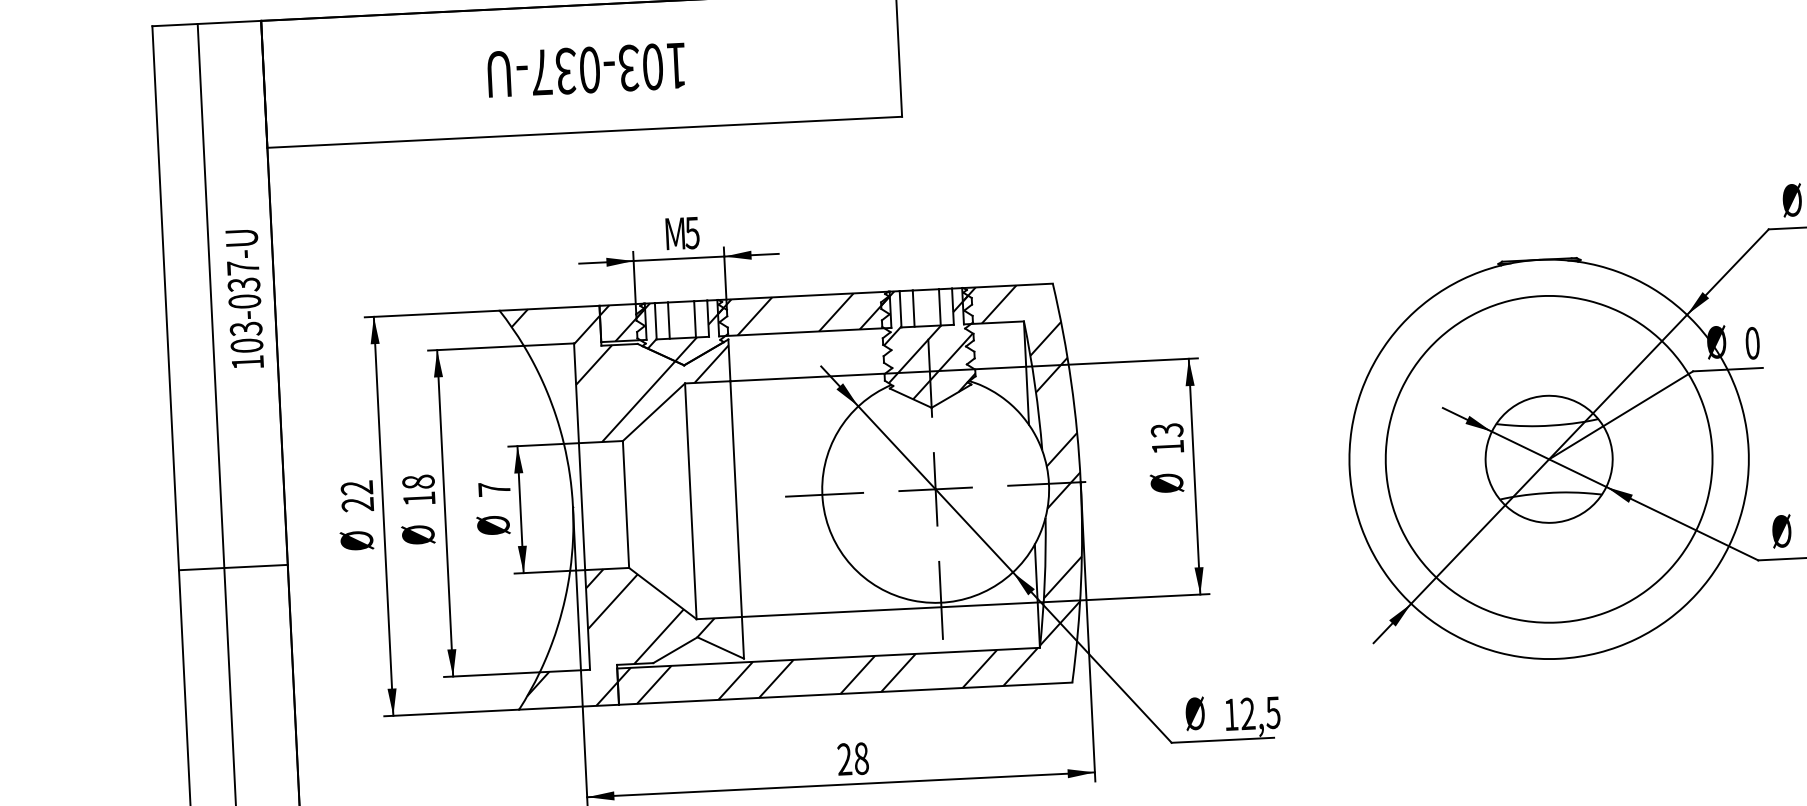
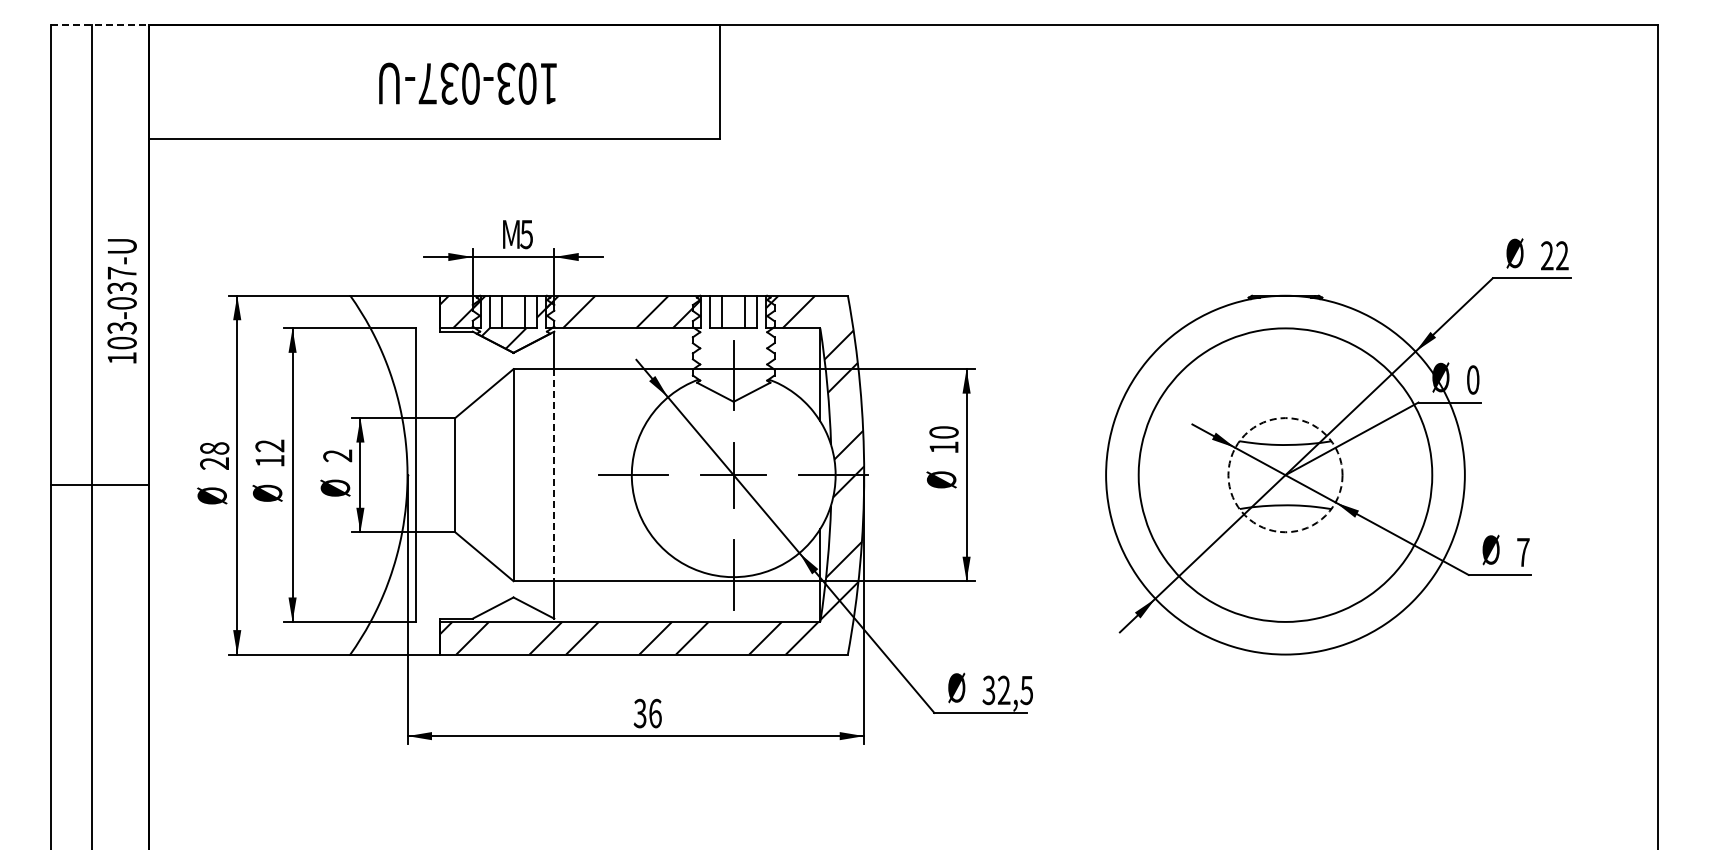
line: (207, 23) -> (100, 25), solid -> dashed
text: (586, 69) -> (467, 83), moved
text: (244, 299) -> (121, 301), moved
hatch: (928, 344) -> (733, 344), removed
hatch: (622, 372) -> (457, 356), removed
text: (1166, 430) -> (943, 432), 13 -> 10
circle: (1549, 459) -> (1285, 475), solid -> dashed
text: (417, 481) -> (269, 445), 18 -> 12
text: (356, 487) -> (214, 448), 22 -> 28
text: (494, 489) -> (337, 455), 7 -> 2
line: (736, 499) -> (554, 475), solid -> dashed
line: (233, 567) -> (100, 484), moved
hatch: (619, 636) -> (443, 593), removed
text: (1230, 714) -> (988, 690), 12,5 -> 32,5
text: (852, 759) -> (647, 713), 28 -> 36

